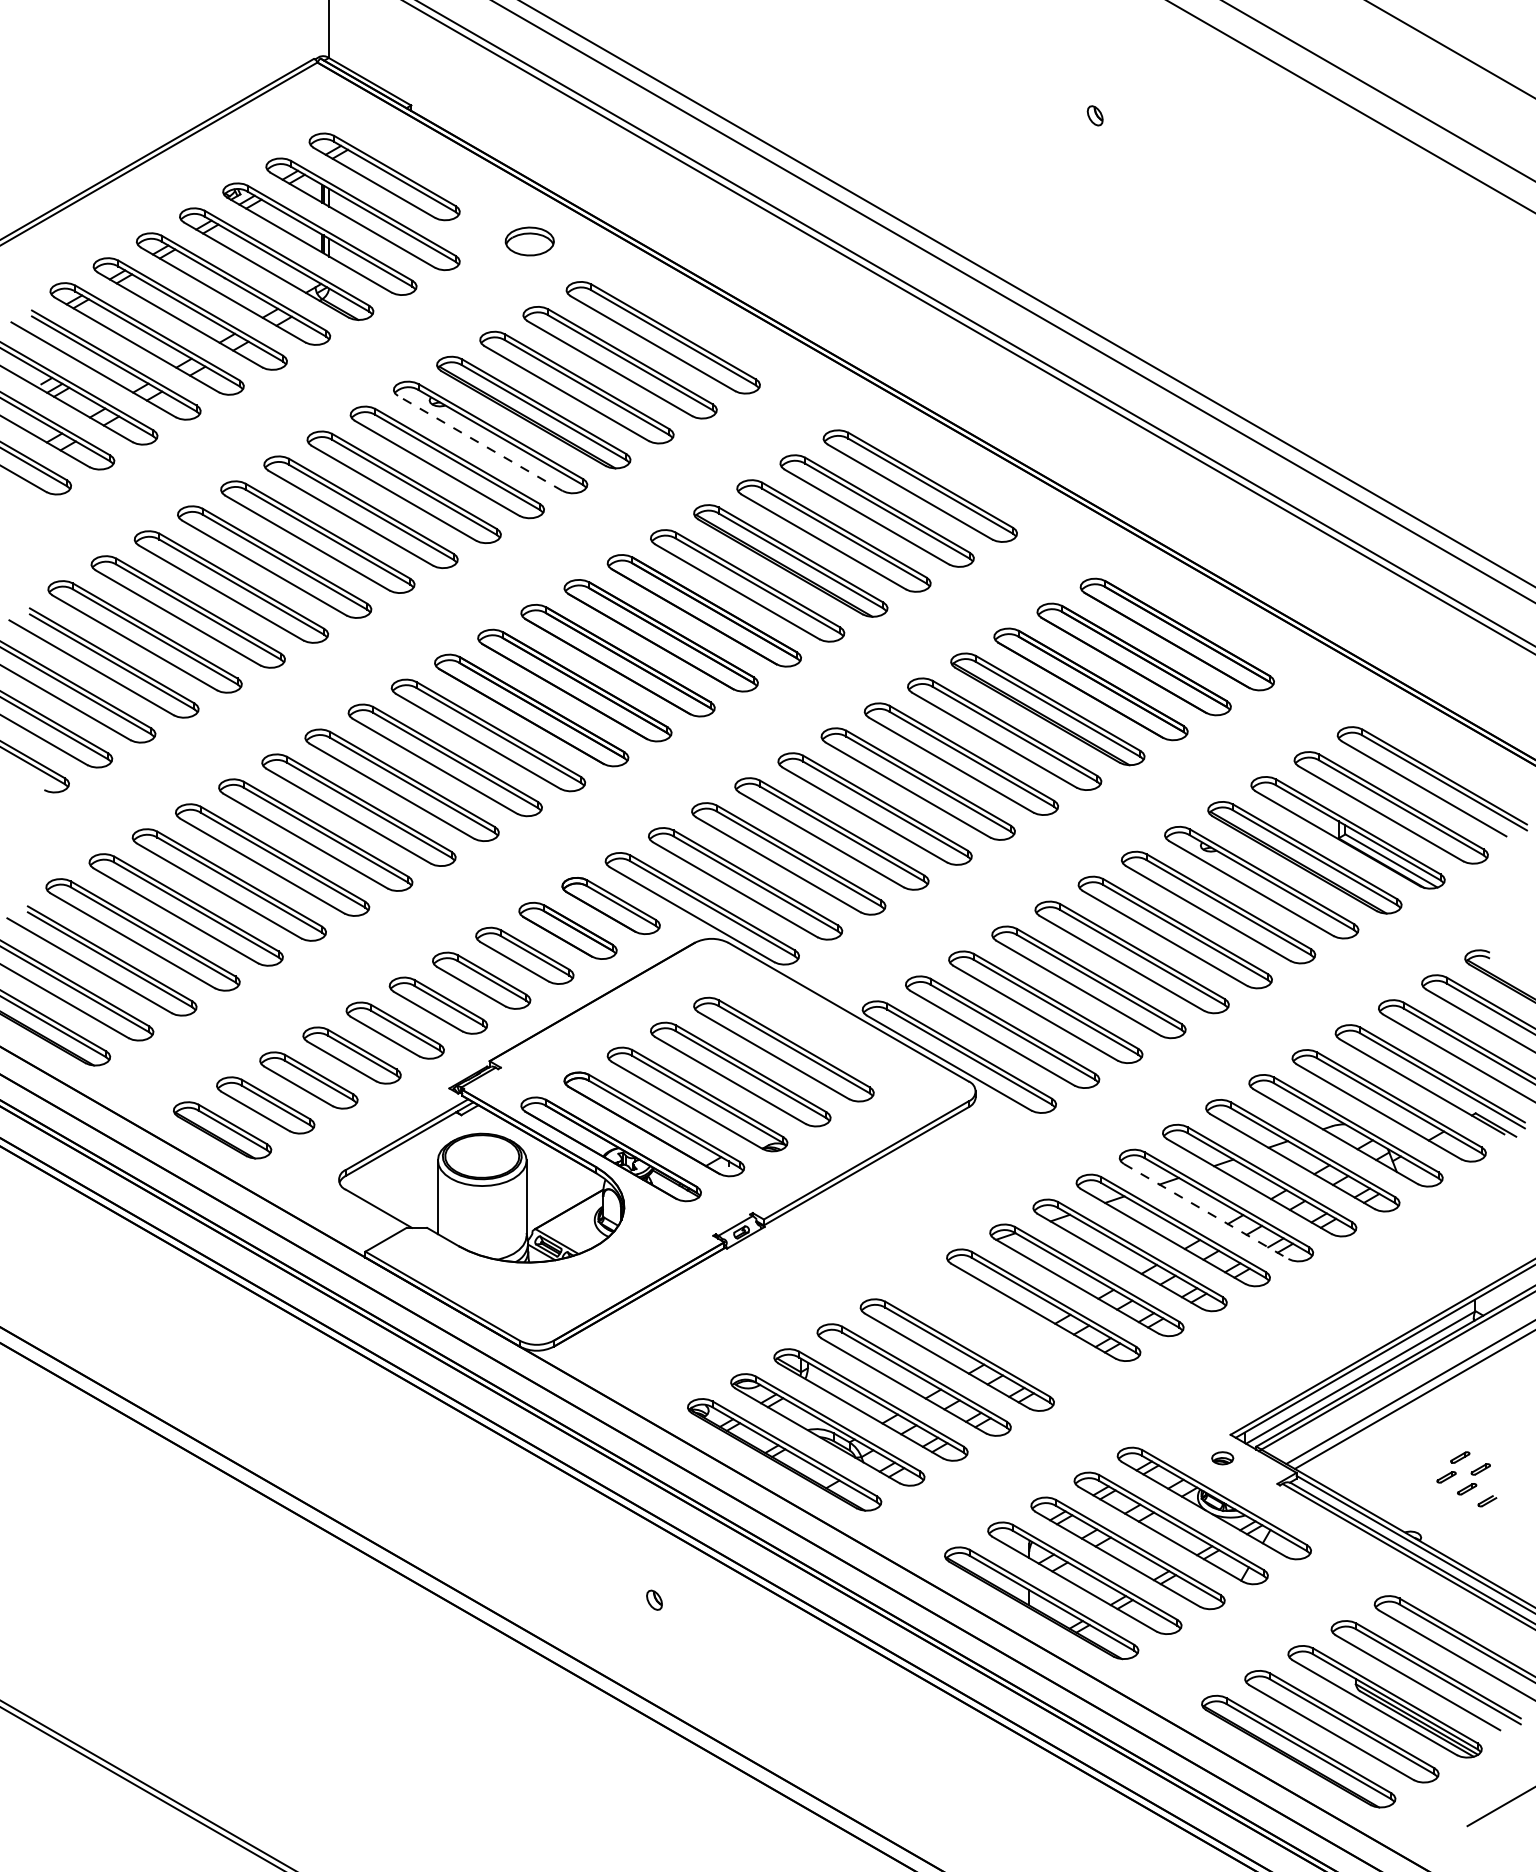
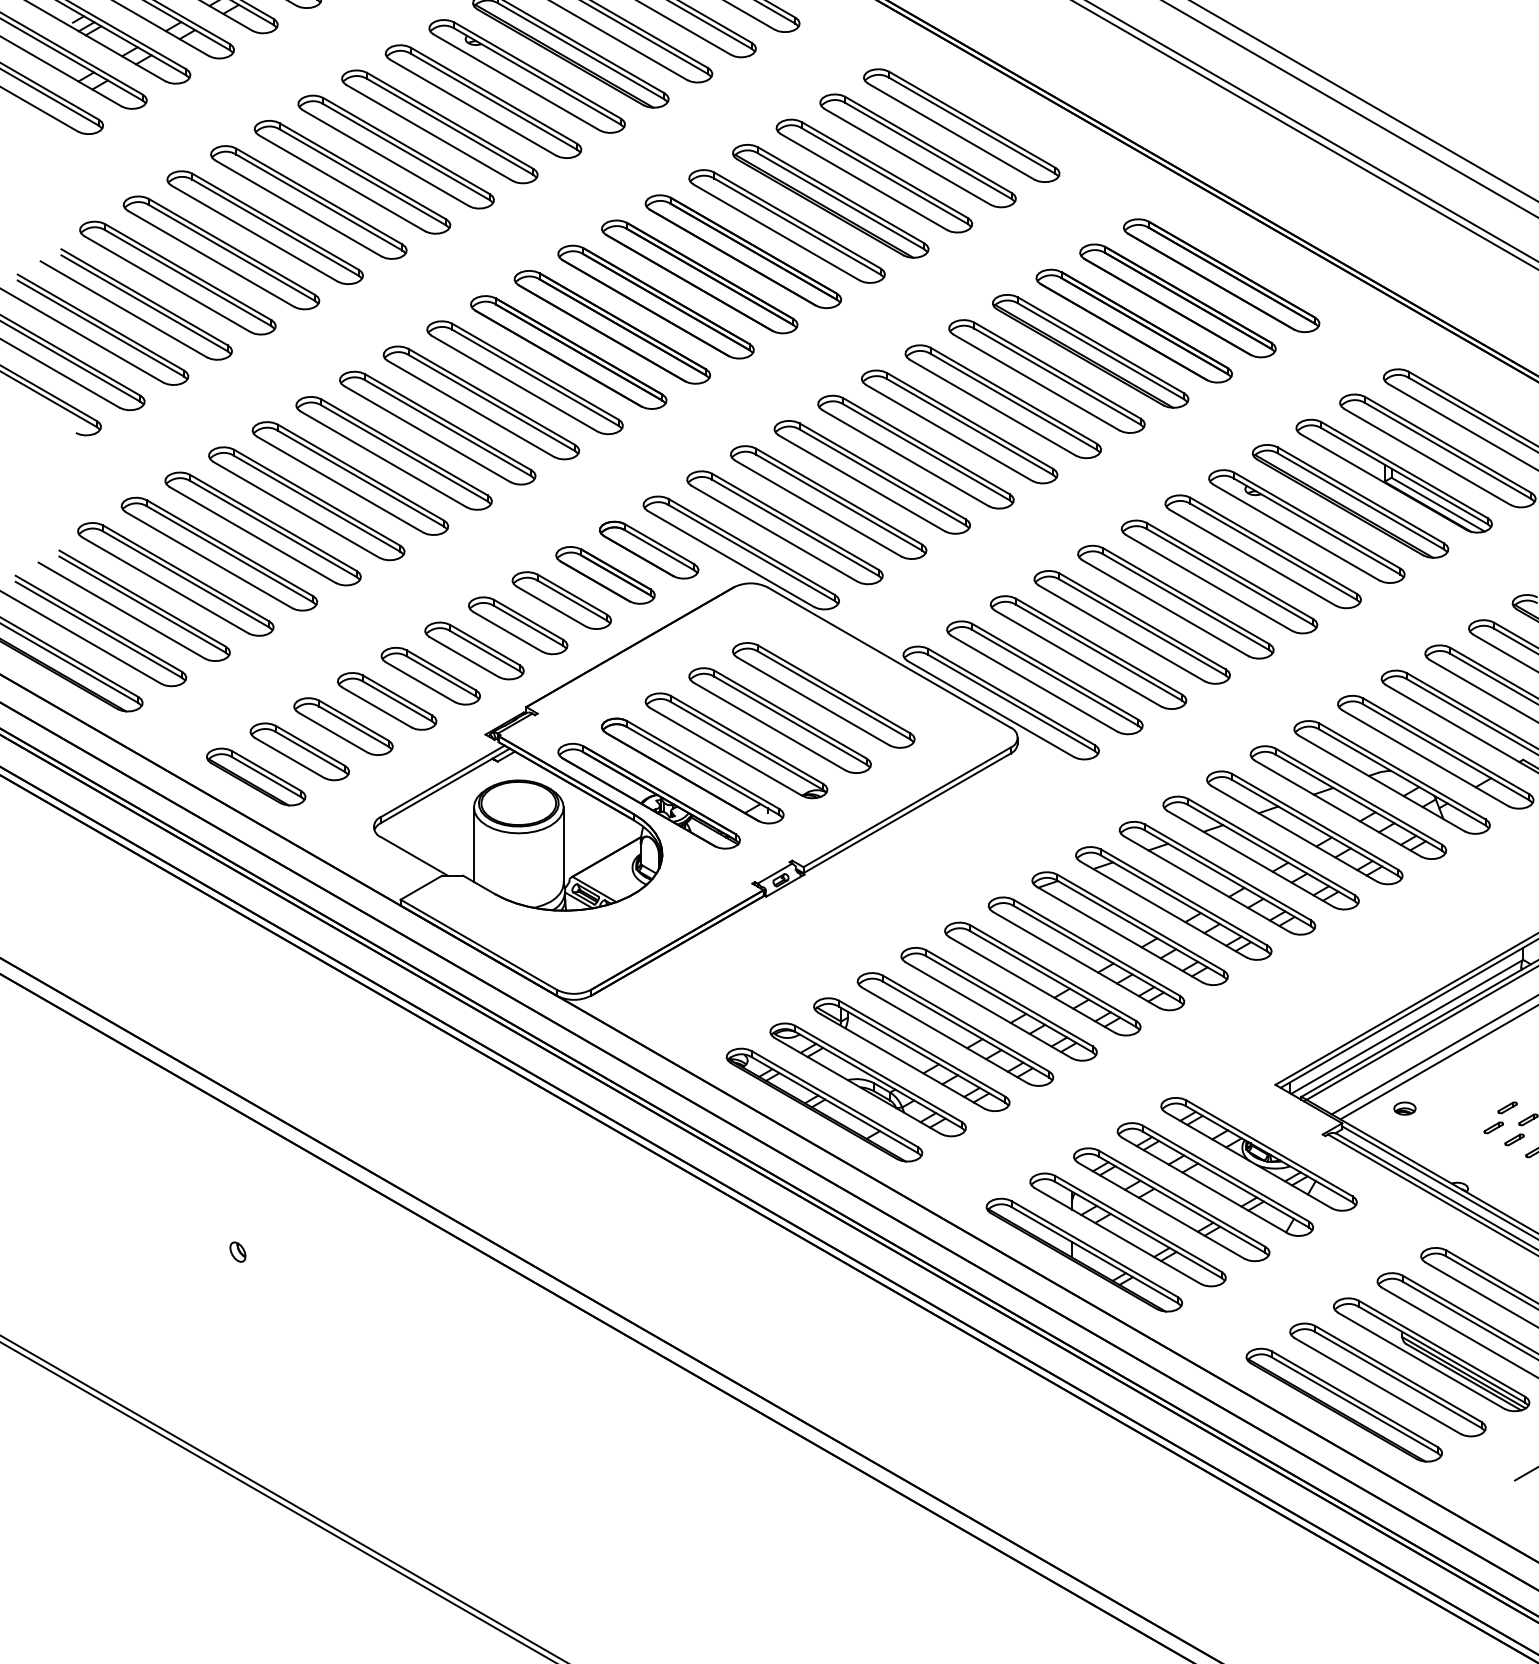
line: (480, 443) -> (517, 82), dashed -> solid
line: (1206, 1211) -> (1251, 859), dashed -> solid
part: (1000, 1329) -> (1042, 978), added
part: (1222, 1458) -> (1404, 1108), moved
part: (654, 1599) -> (237, 1251), moved

